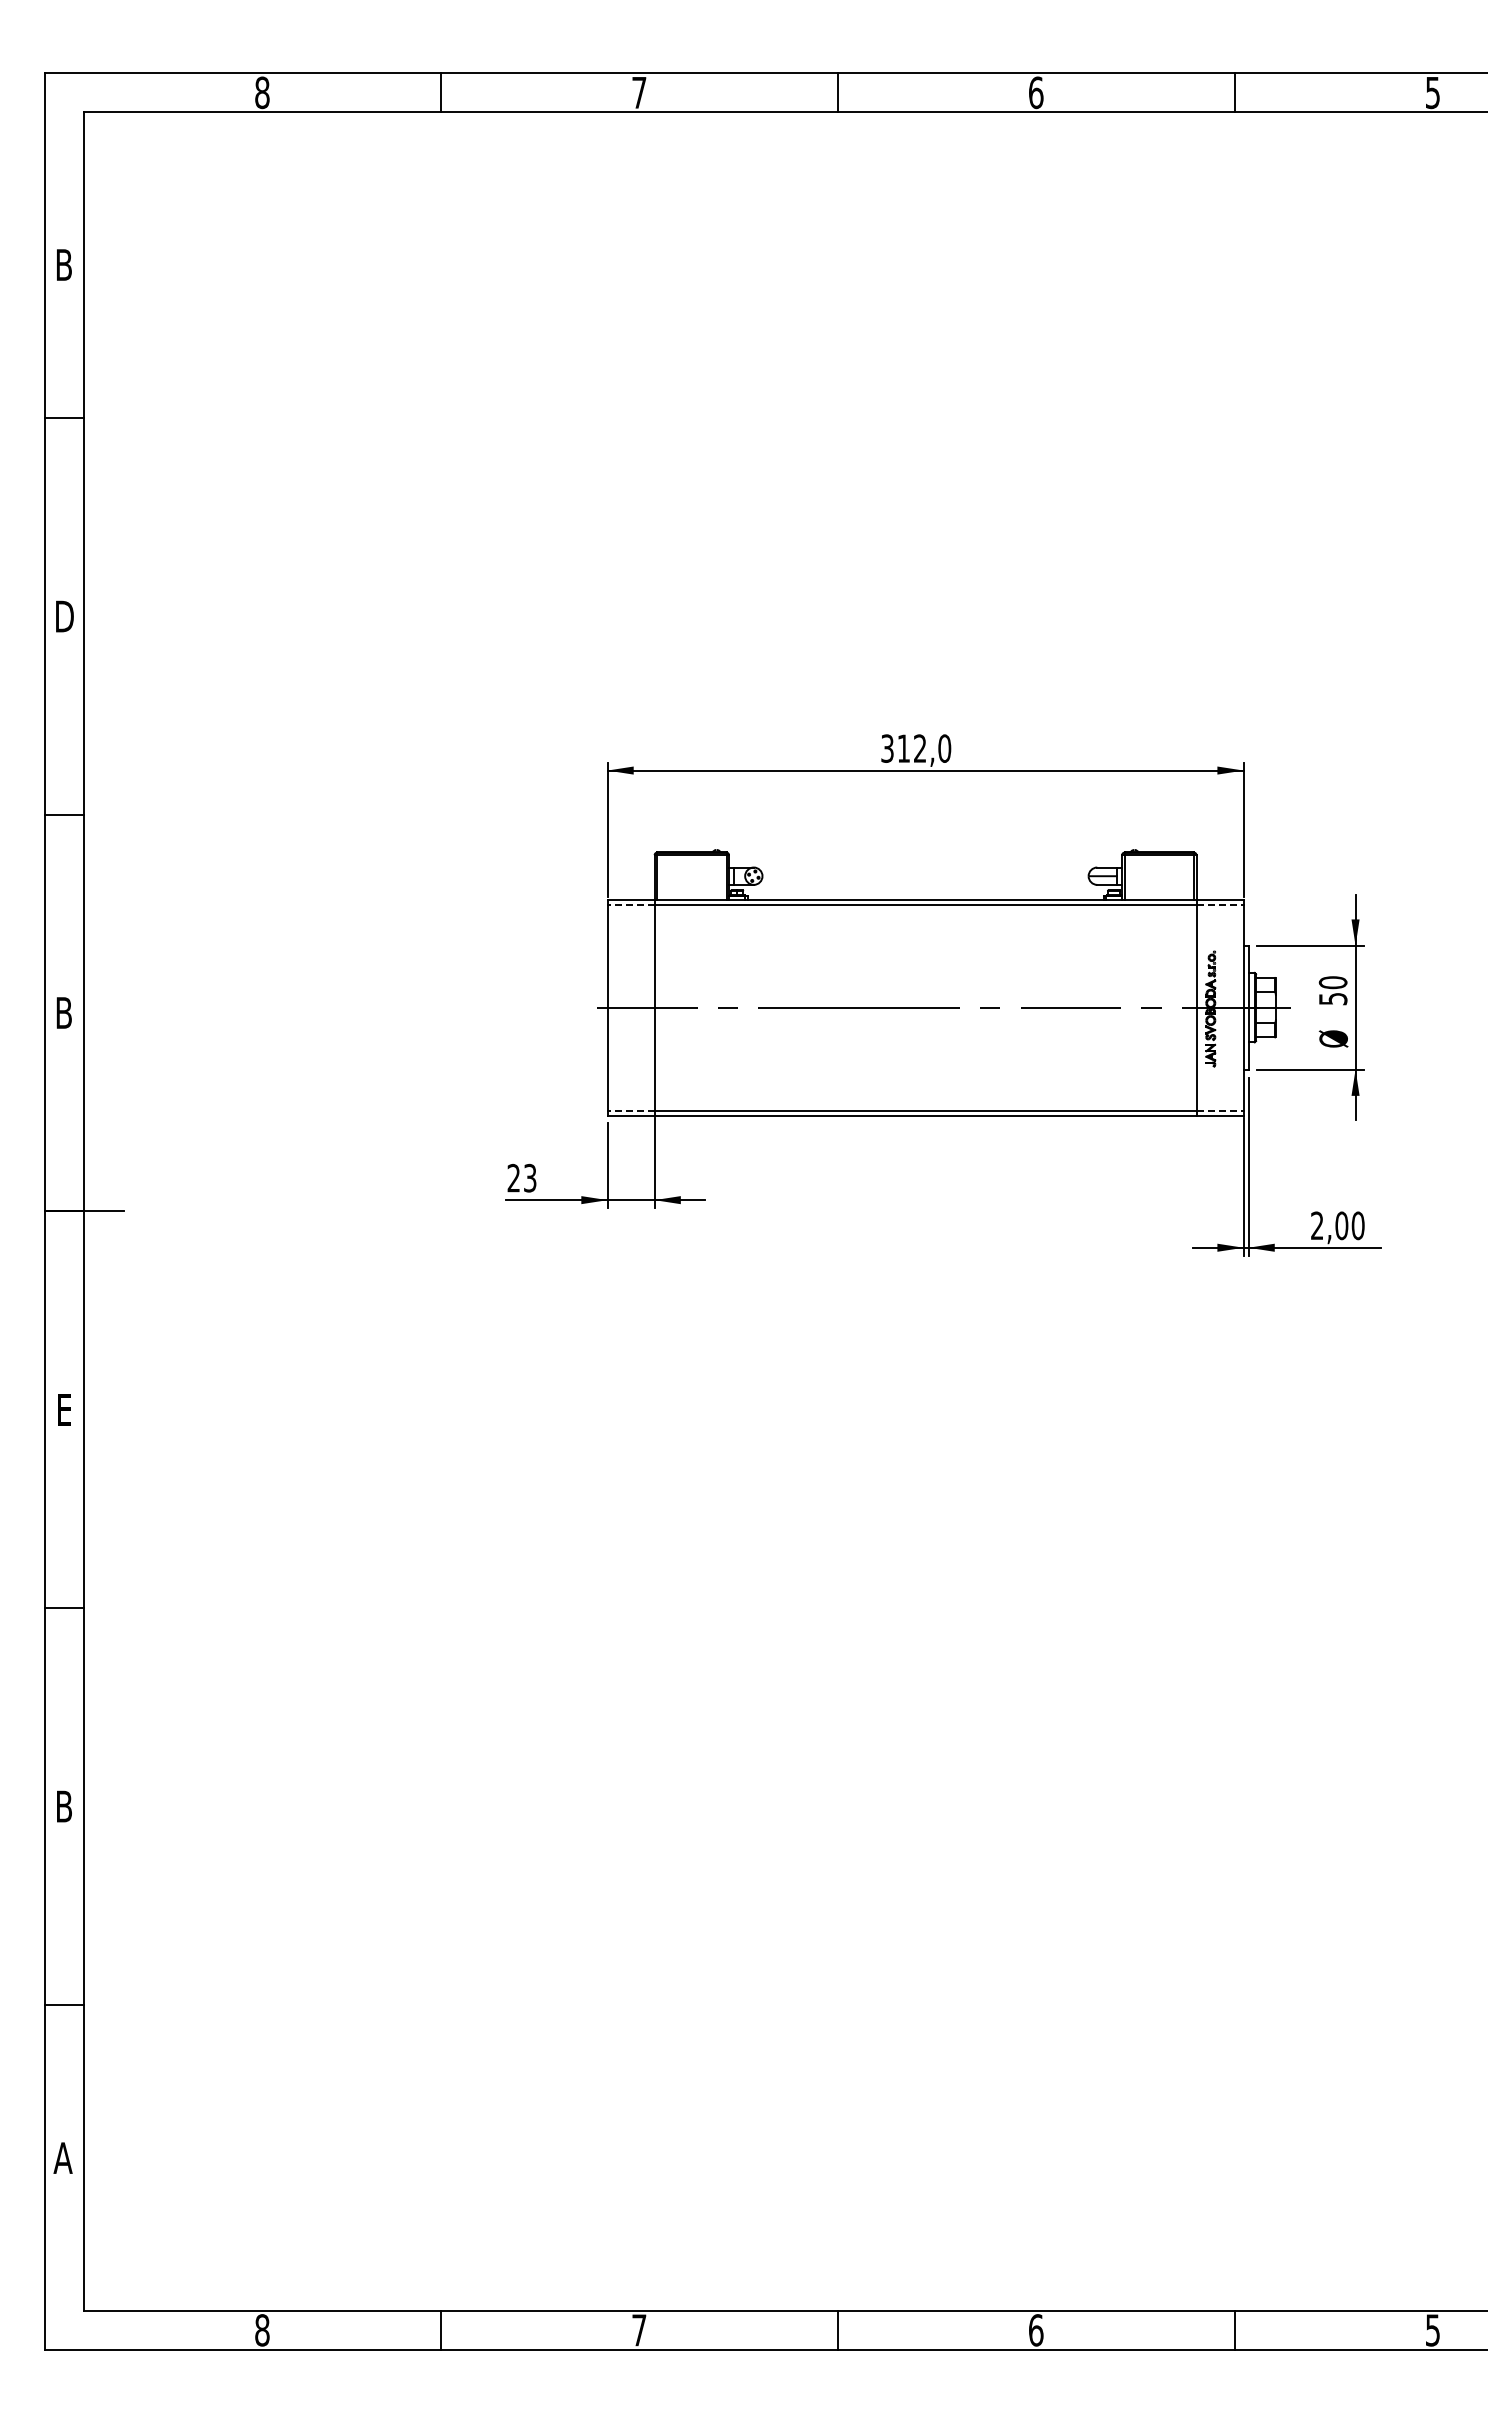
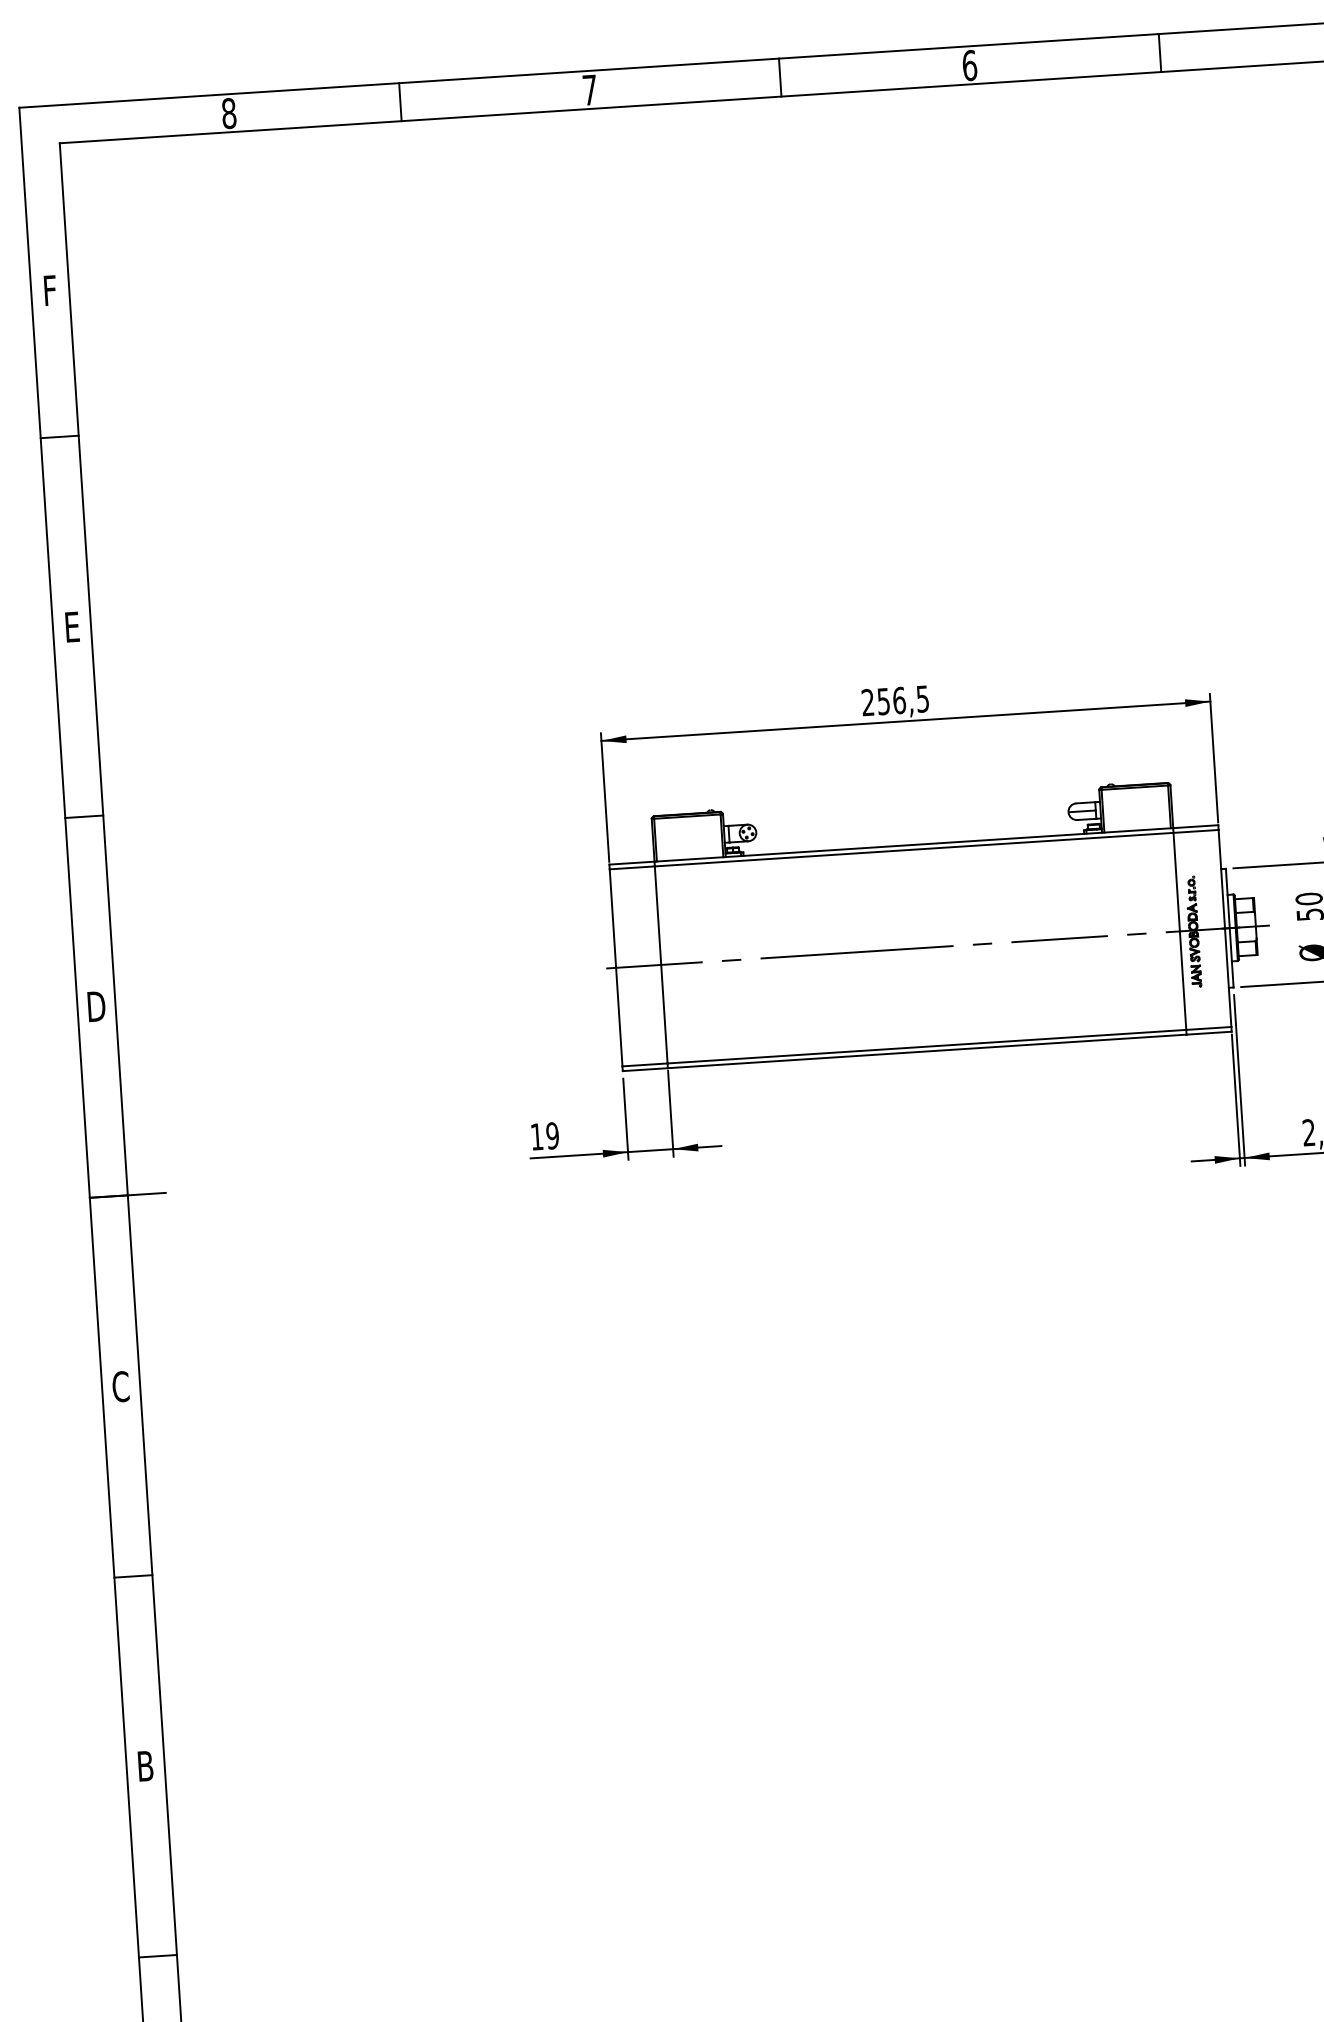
text: (64, 264) -> (50, 290), B -> F
text: (64, 616) -> (72, 627), D -> E
text: (916, 748) -> (895, 700), 312,0 -> 256,5
line: (631, 904) -> (632, 867), dashed -> solid
line: (1220, 904) -> (1196, 831), dashed -> solid
text: (64, 1012) -> (96, 1006), B -> D
line: (631, 1110) -> (645, 1064), dashed -> solid
line: (1220, 1110) -> (1209, 1028), dashed -> solid
text: (521, 1177) -> (544, 1135), 23 -> 19
text: (63, 1409) -> (120, 1386), E -> C

